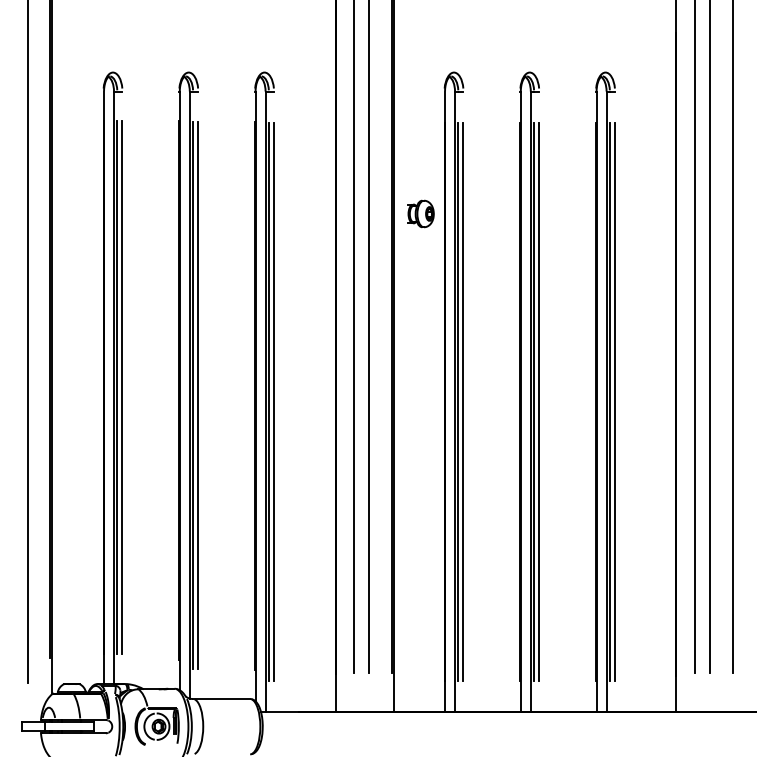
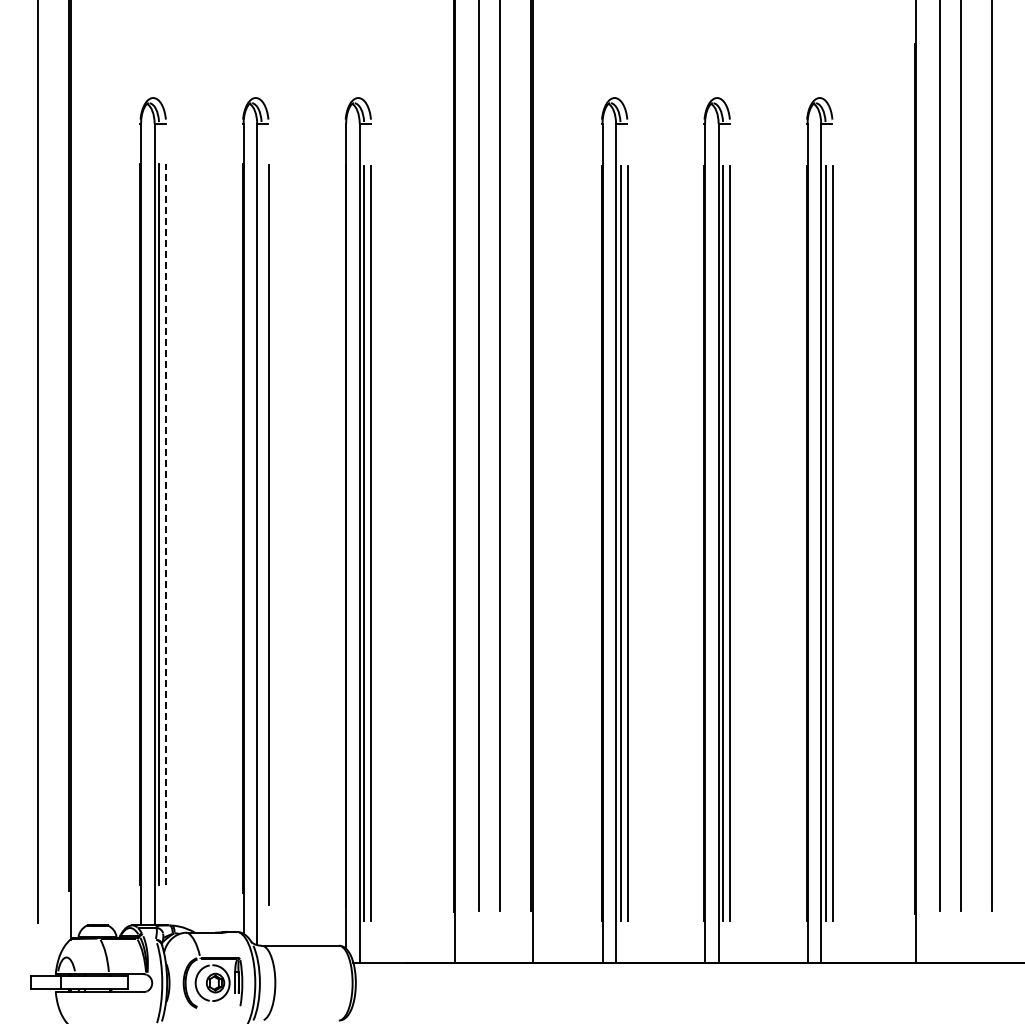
part: (421, 214) -> (570, 289), removed
line: (122, 387) -> (166, 524), solid -> dashed
line: (193, 395) -> (261, 534), removed

